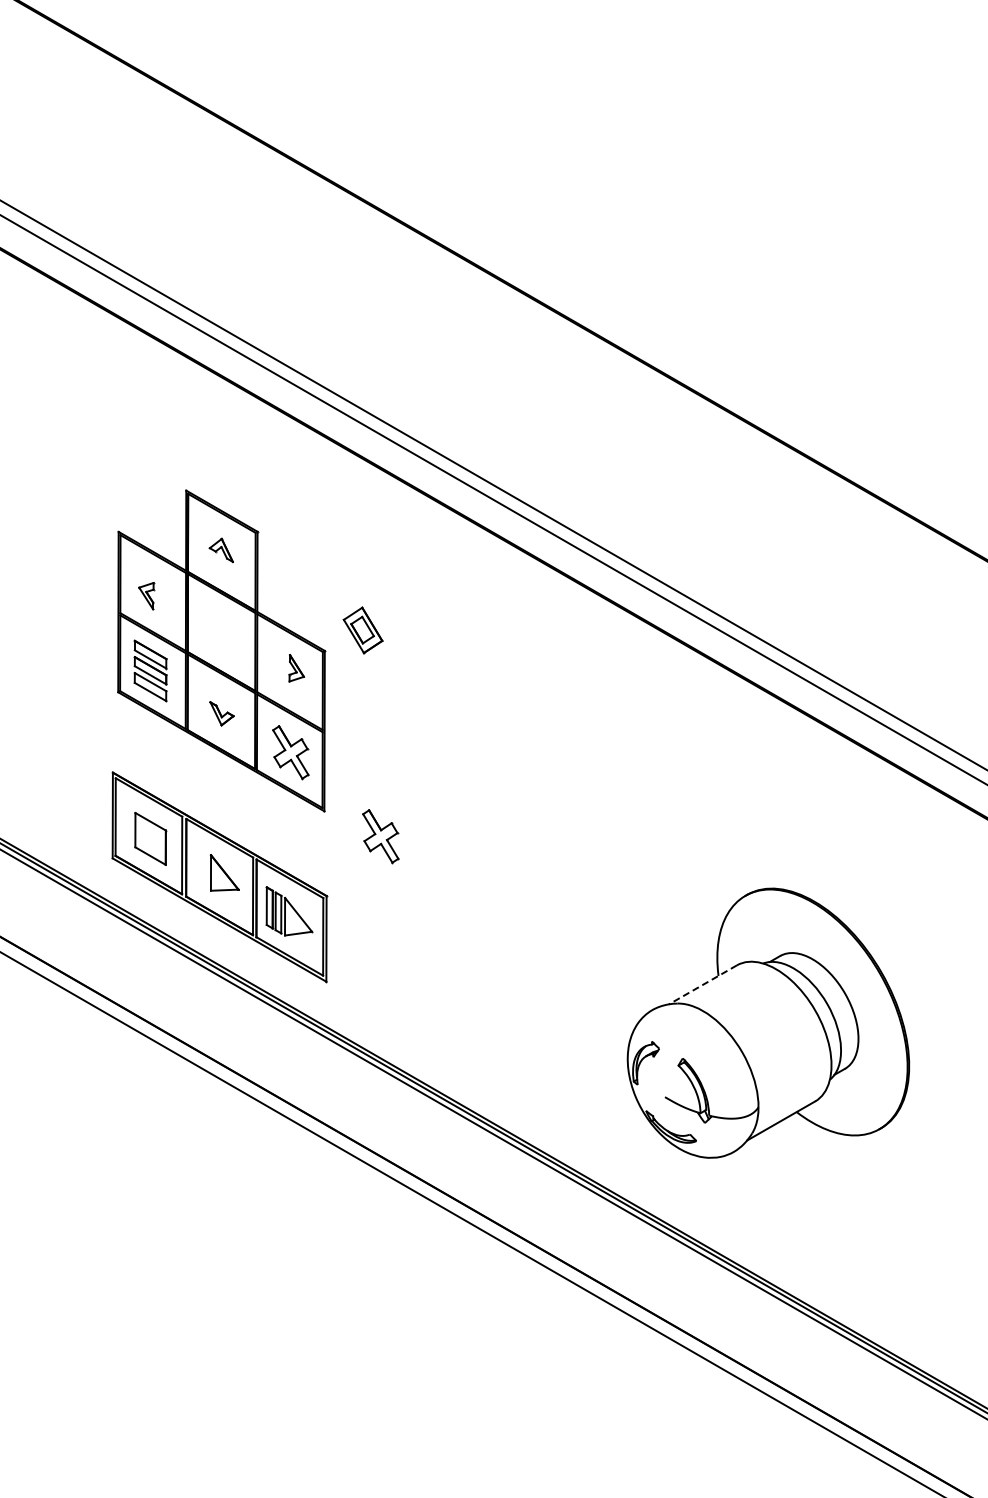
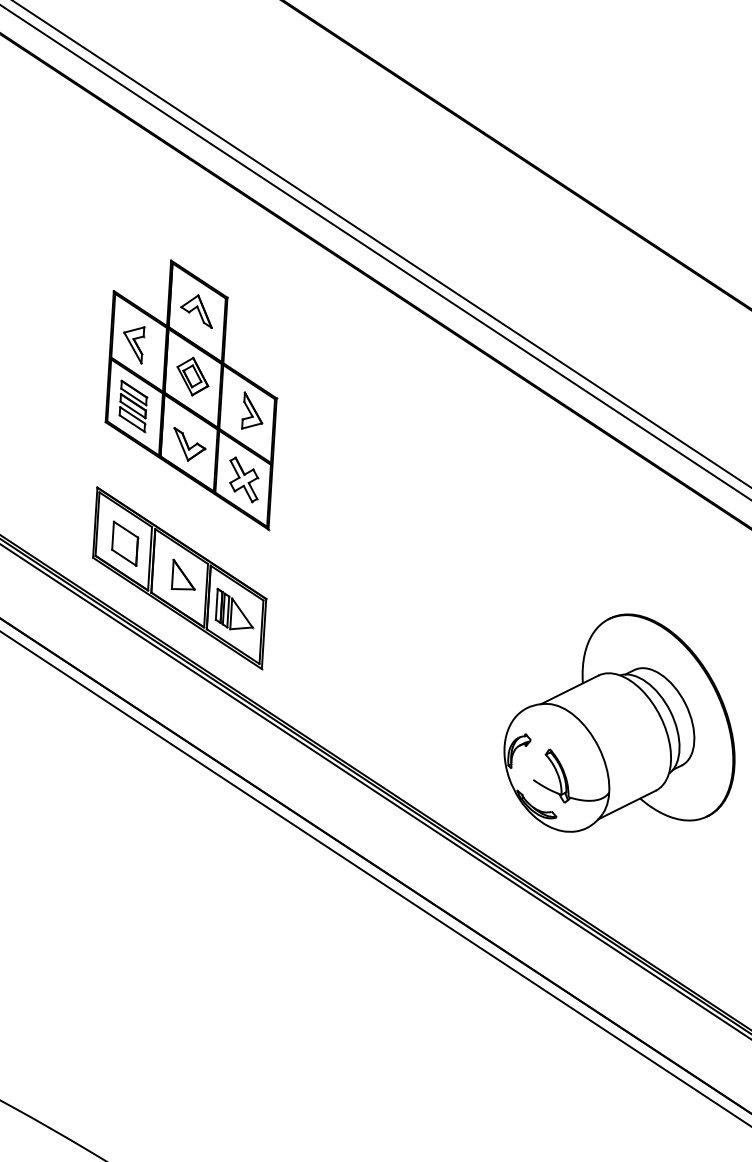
part: (221, 550) -> (197, 311), size x1.67
part: (146, 596) -> (133, 345), size x1.67
part: (362, 630) -> (192, 376), moved
part: (296, 668) -> (252, 411), size x1.67
part: (221, 713) -> (189, 444), size x1.67
part: (380, 836) -> (313, 552), removed
line: (702, 985) -> (569, 690), dashed -> solid

